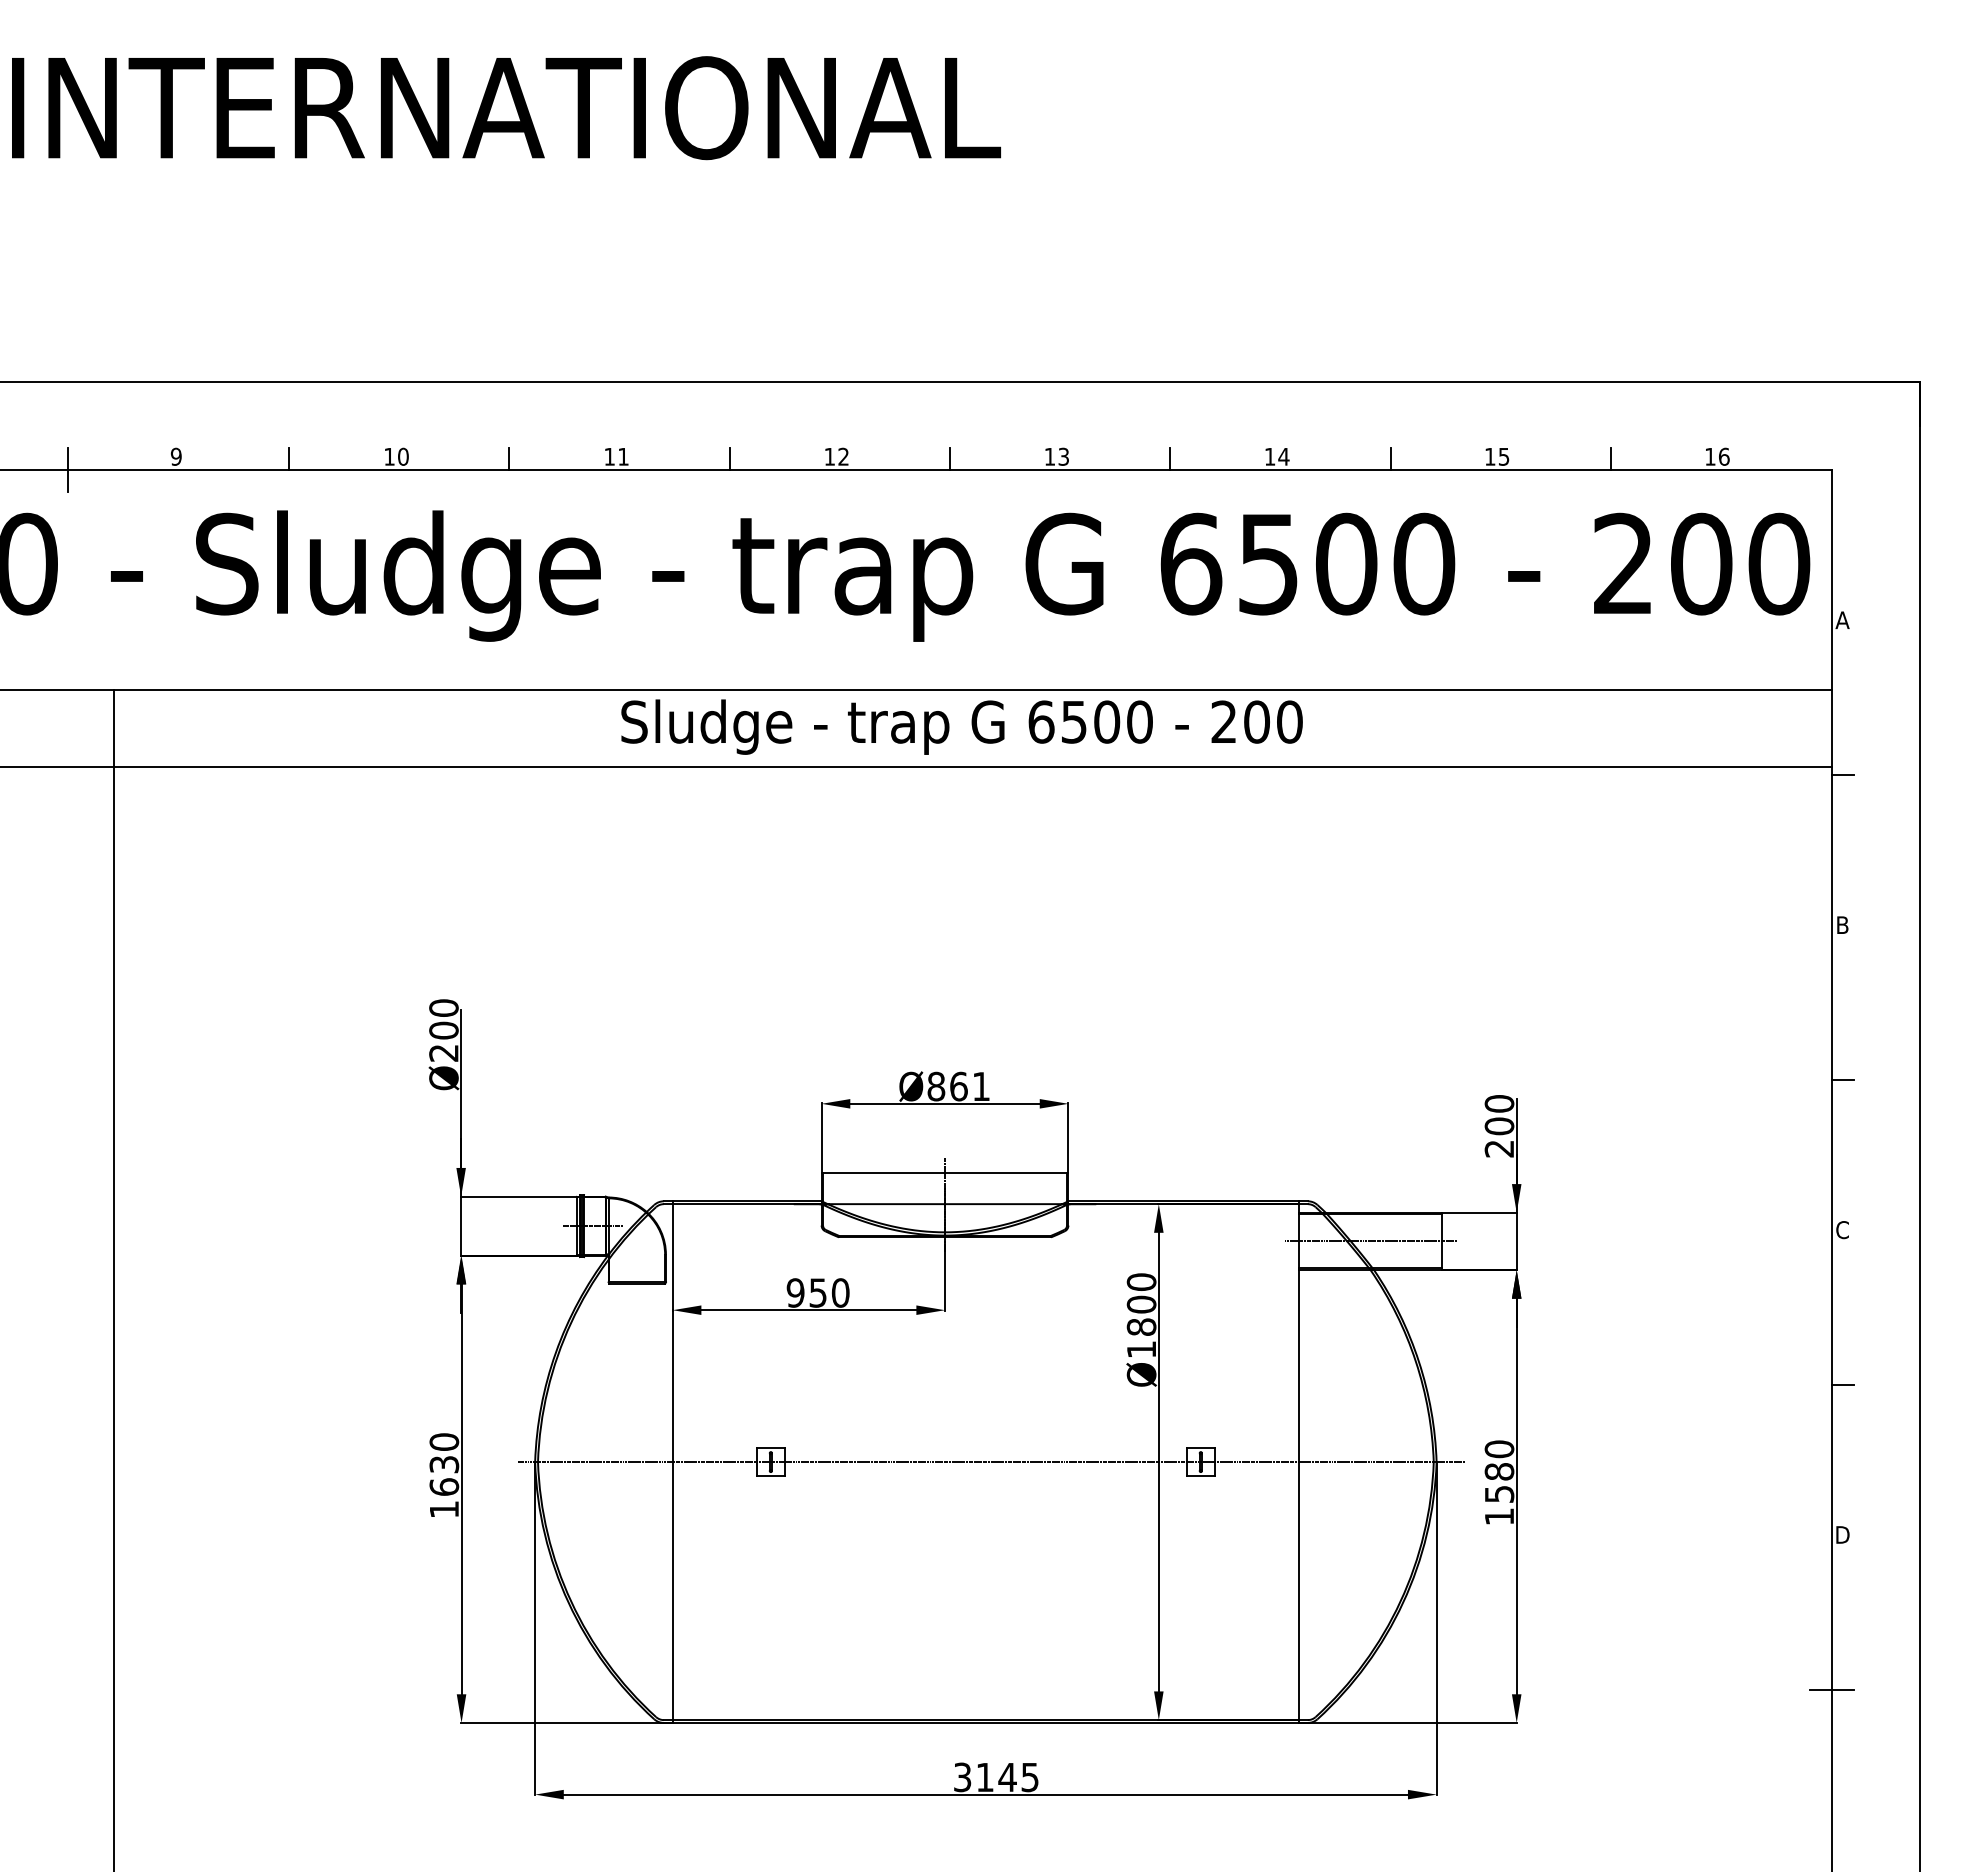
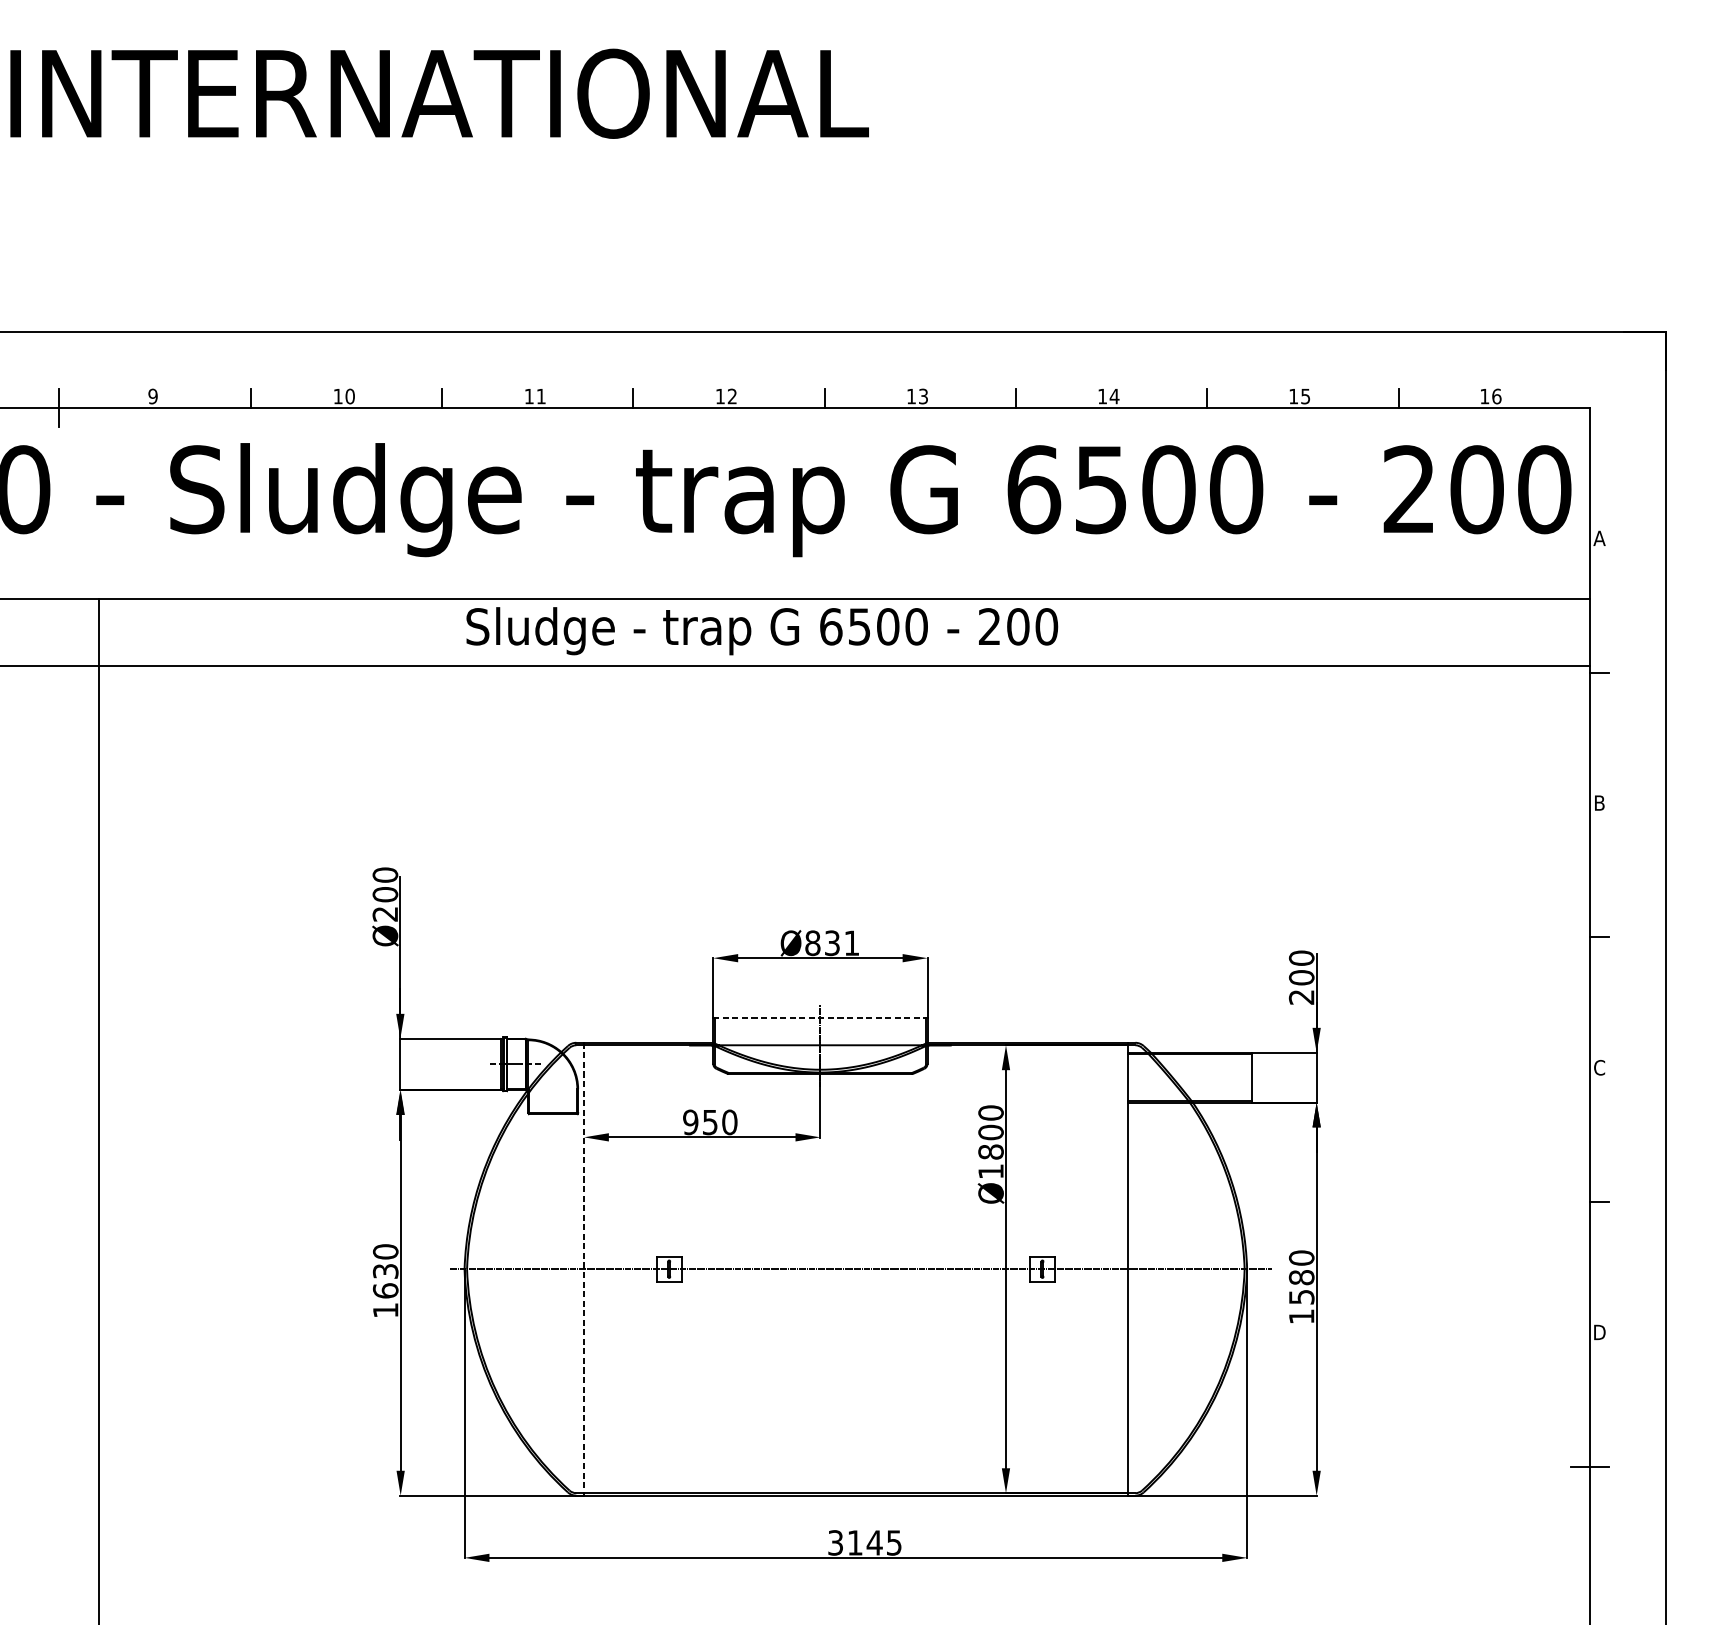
text: (961, 726) -> (761, 630), moved
text: (958, 1086) -> (832, 943), Ø861 -> Ø831
line: (945, 1172) -> (820, 1017), solid -> dashed
line: (1370, 1241) -> (1189, 1077), removed
line: (672, 1462) -> (583, 1269), solid -> dashed

